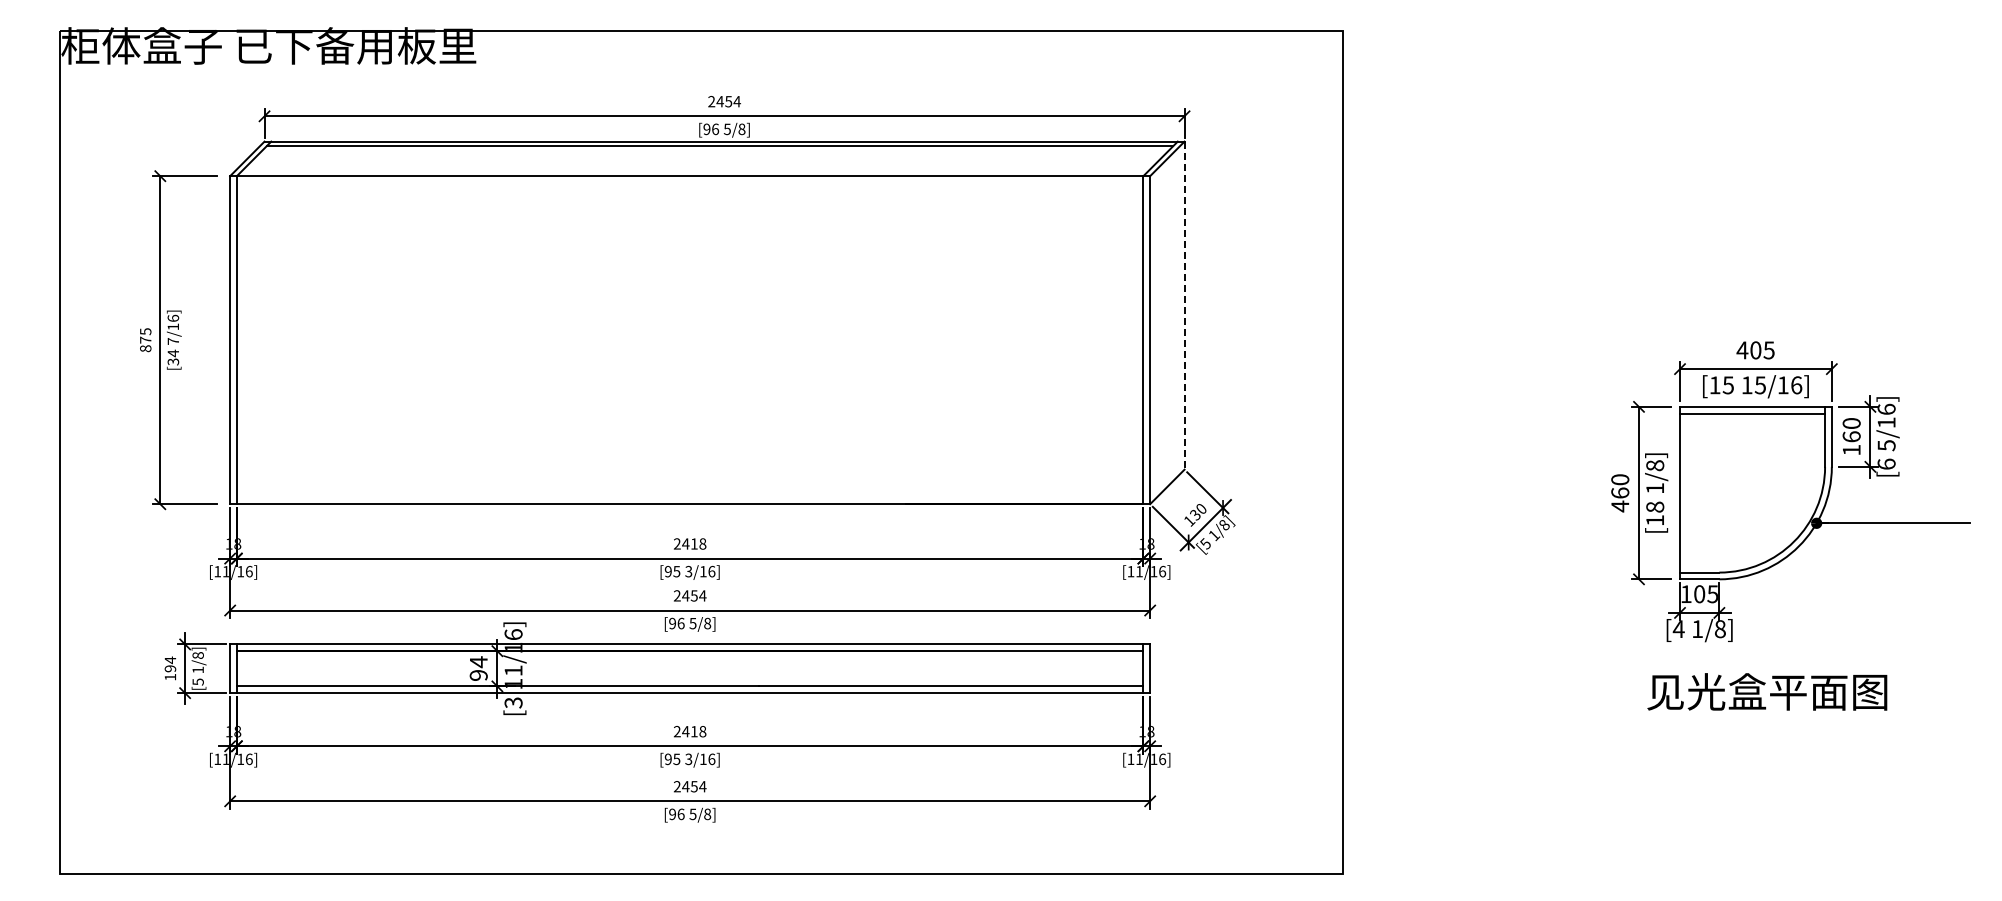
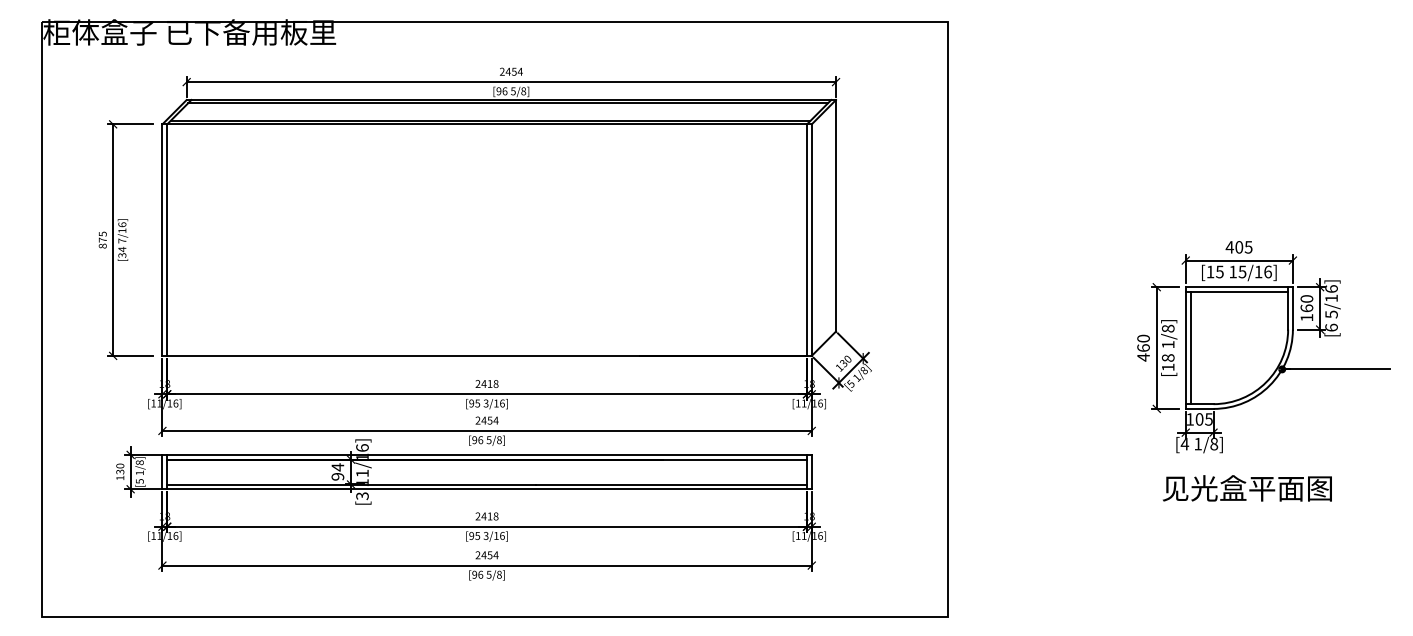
line: (694, 171) -> (490, 121), added
line: (1184, 306) -> (836, 216), dashed -> solid
line: (1686, 492) -> (1190, 347), added
text: (170, 664) -> (120, 469), 194 -> 130

